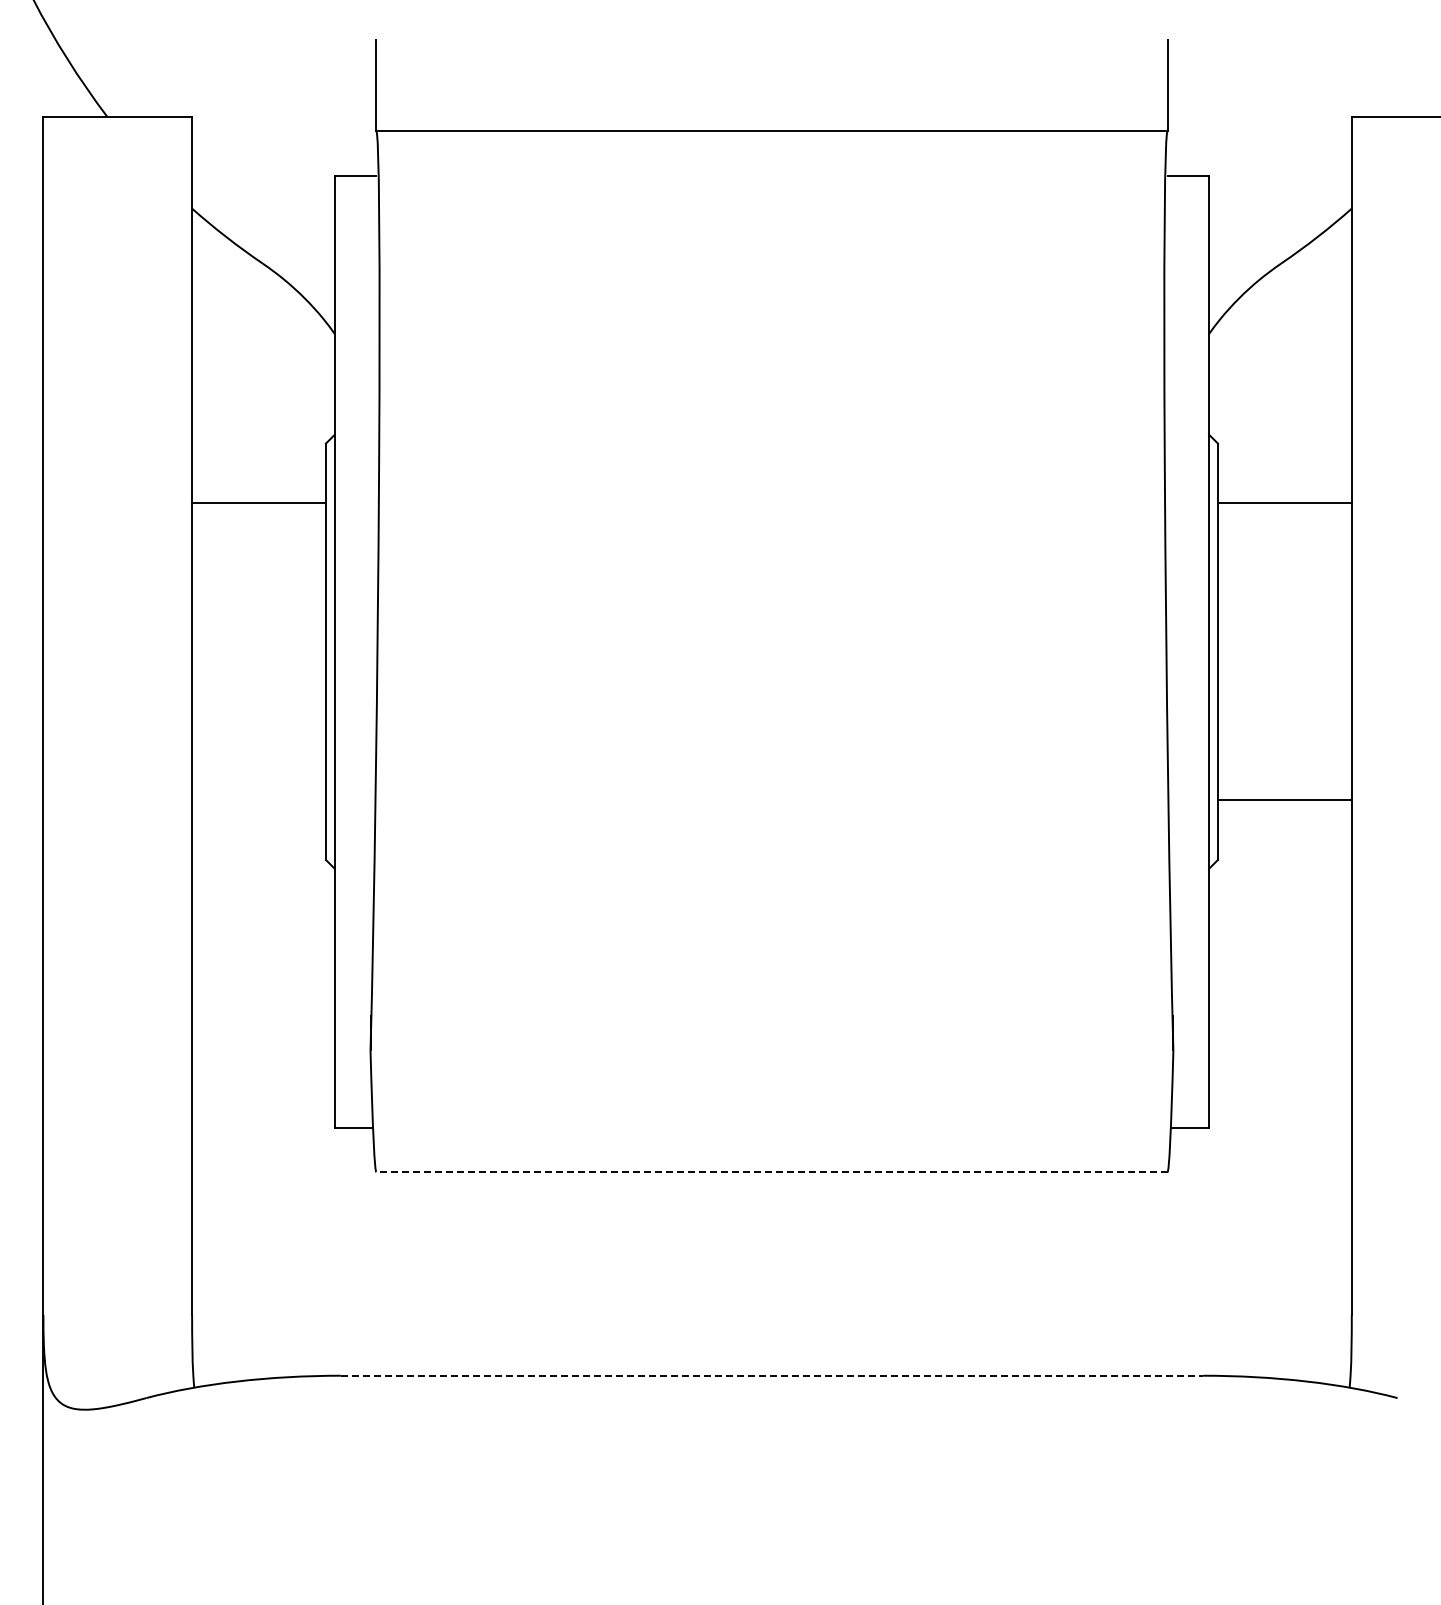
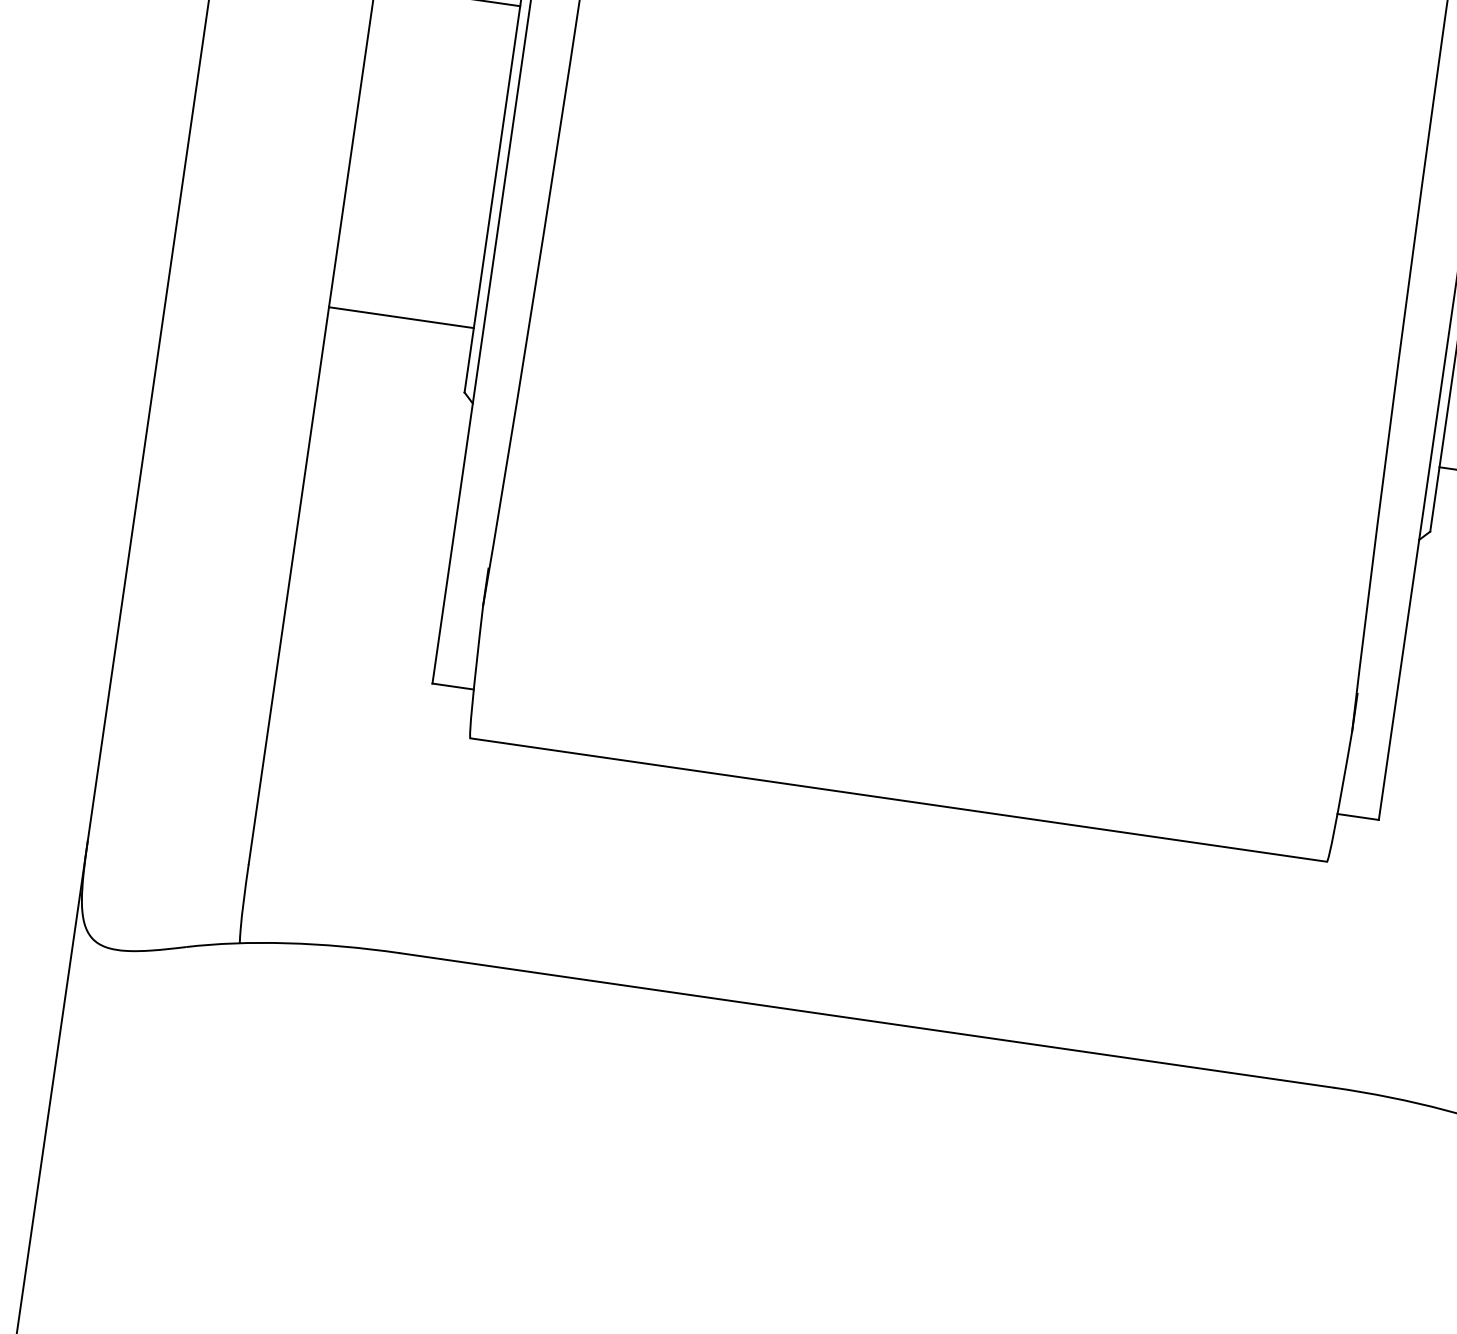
line: (258, 800) -> (400, 317), added
line: (771, 1172) -> (898, 800), dashed -> solid
line: (772, 1375) -> (867, 1020), dashed -> solid

